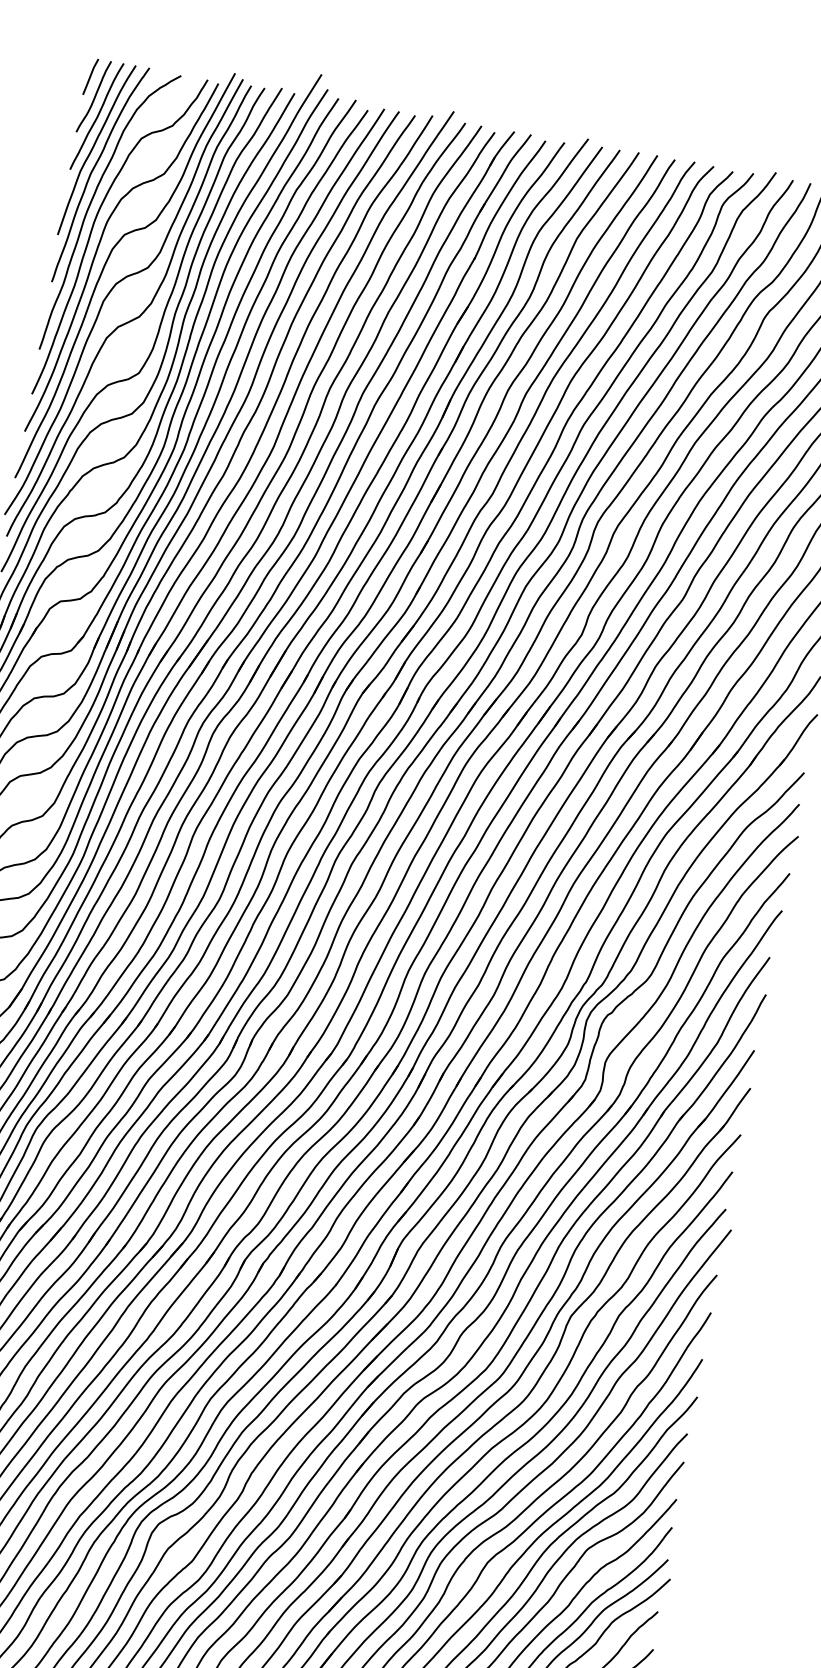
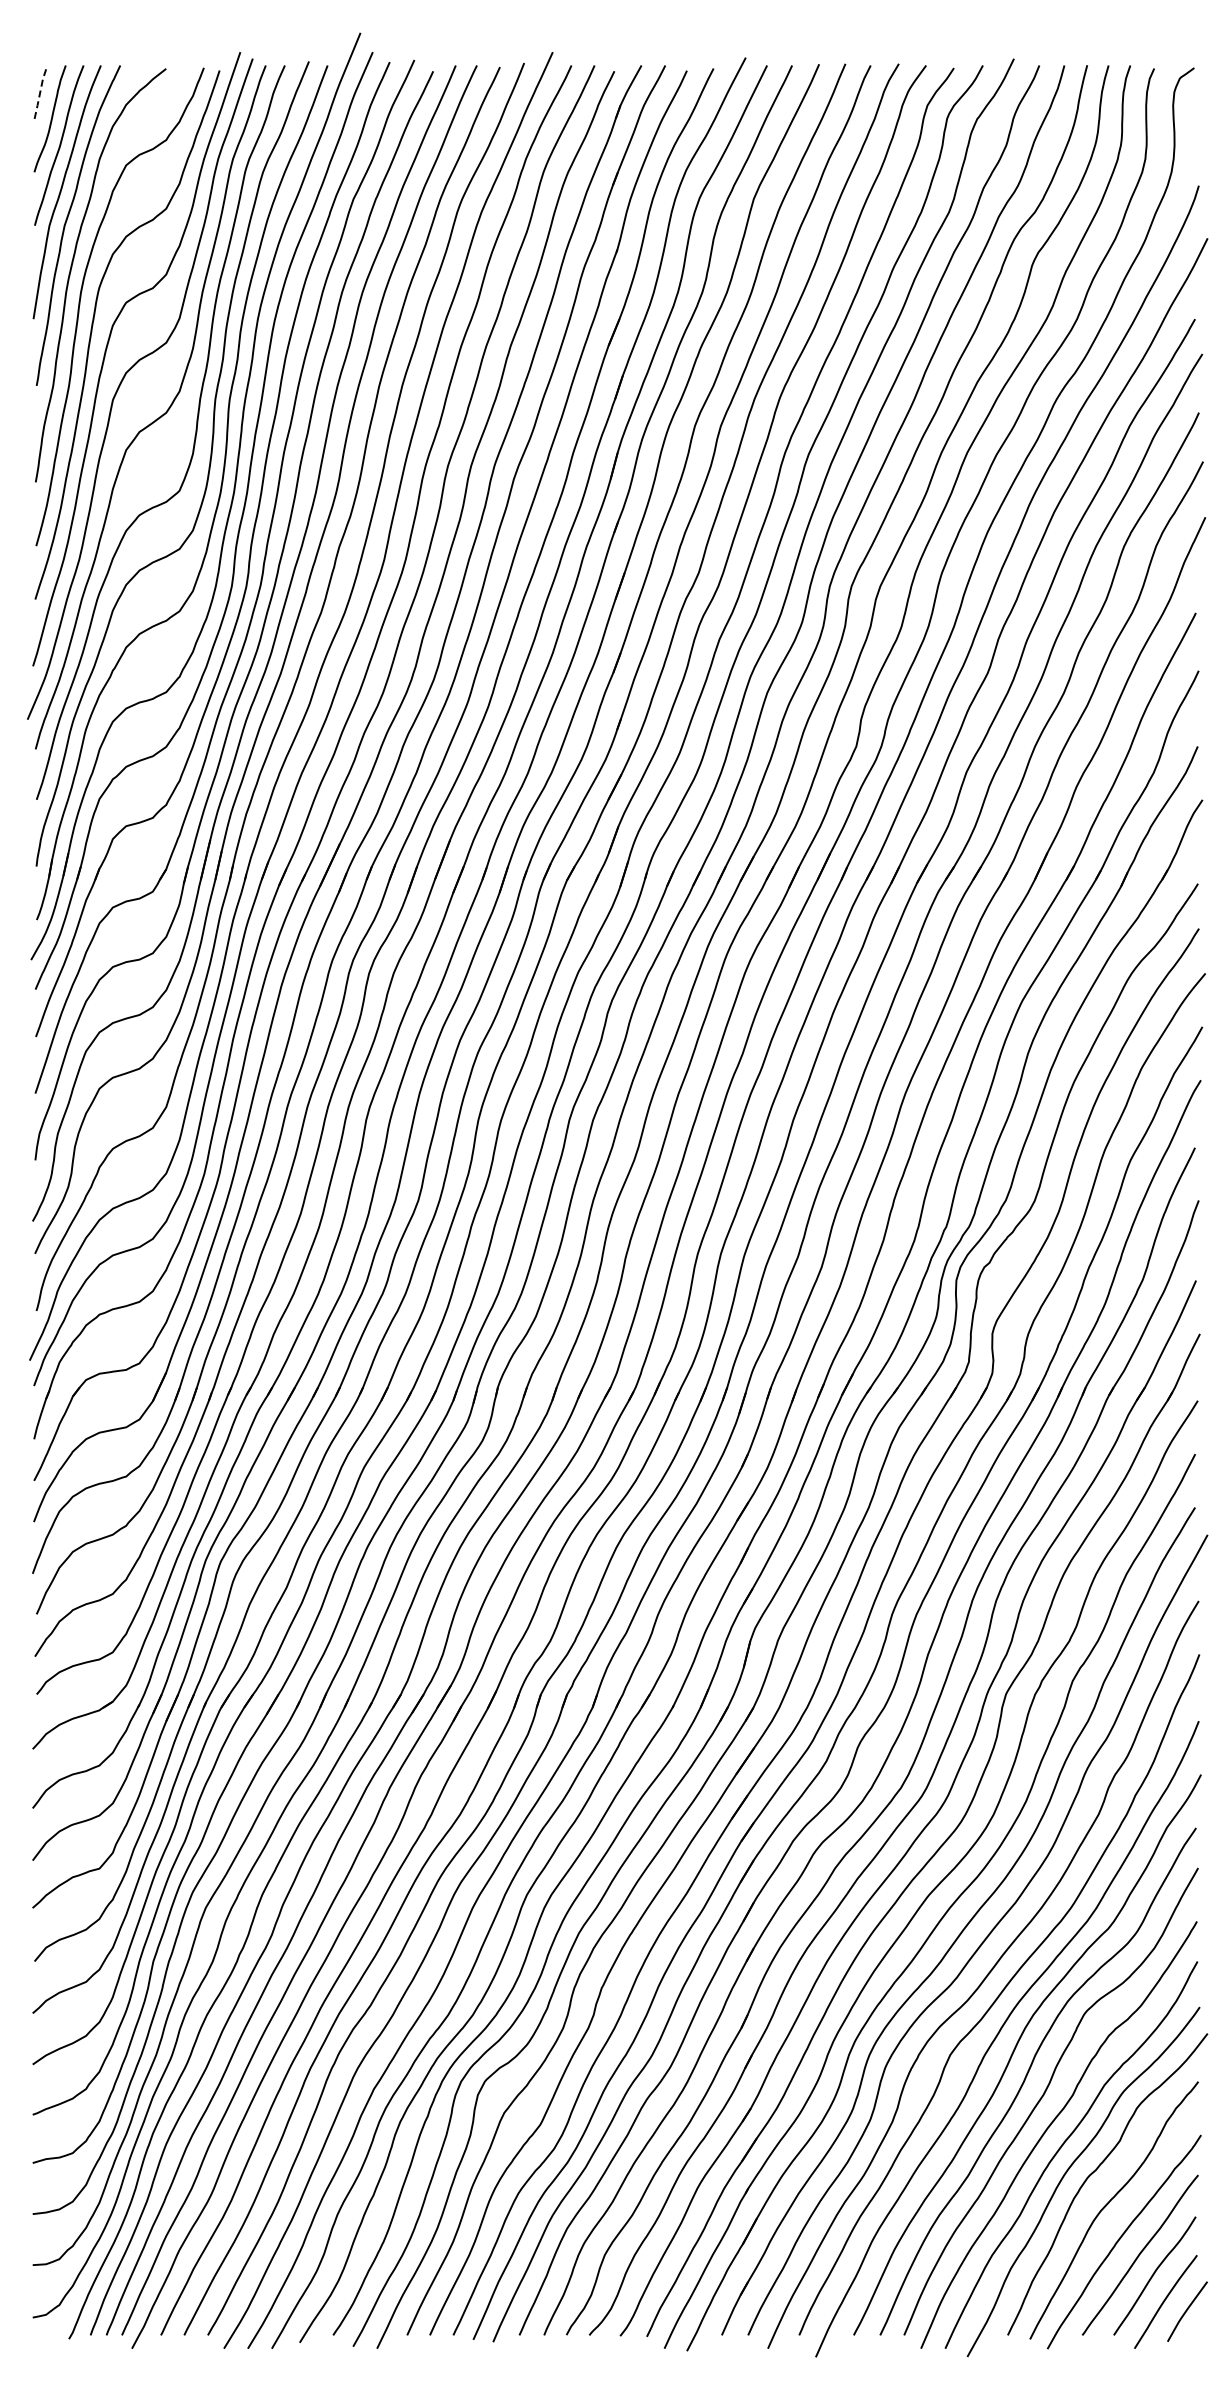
line: (90, 76) -> (40, 91), solid -> dashed

